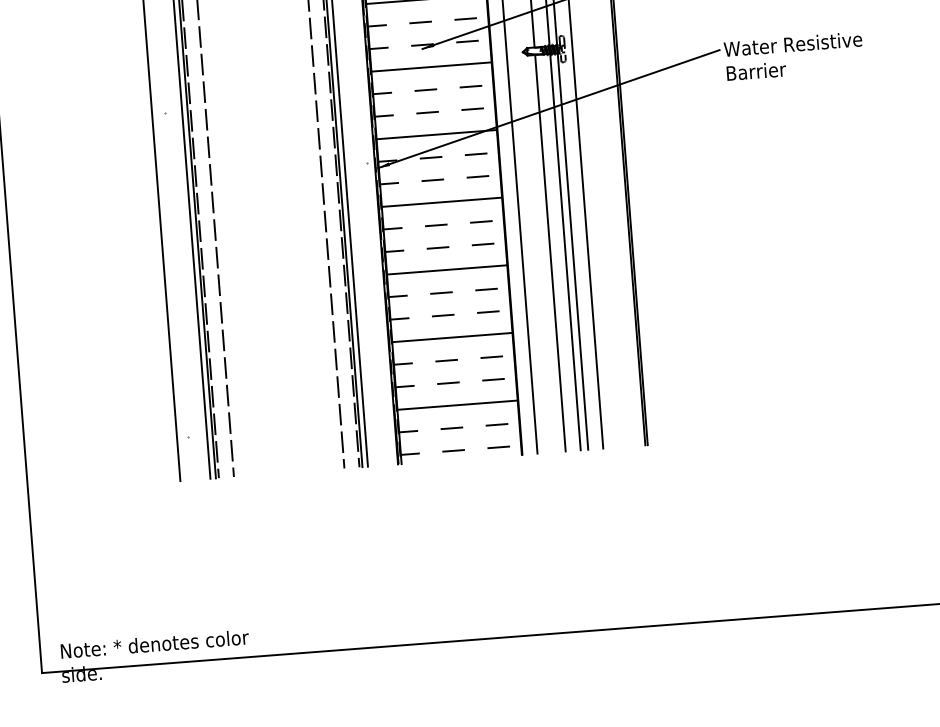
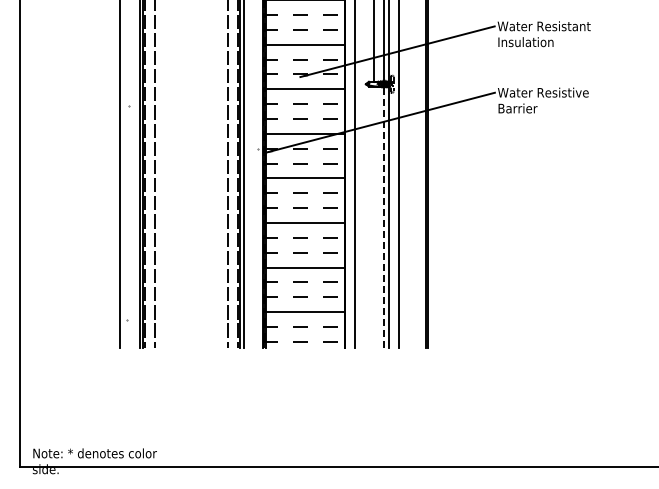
line: (549, 252) -> (373, 216), removed
line: (565, 252) -> (383, 217), solid -> dashed

